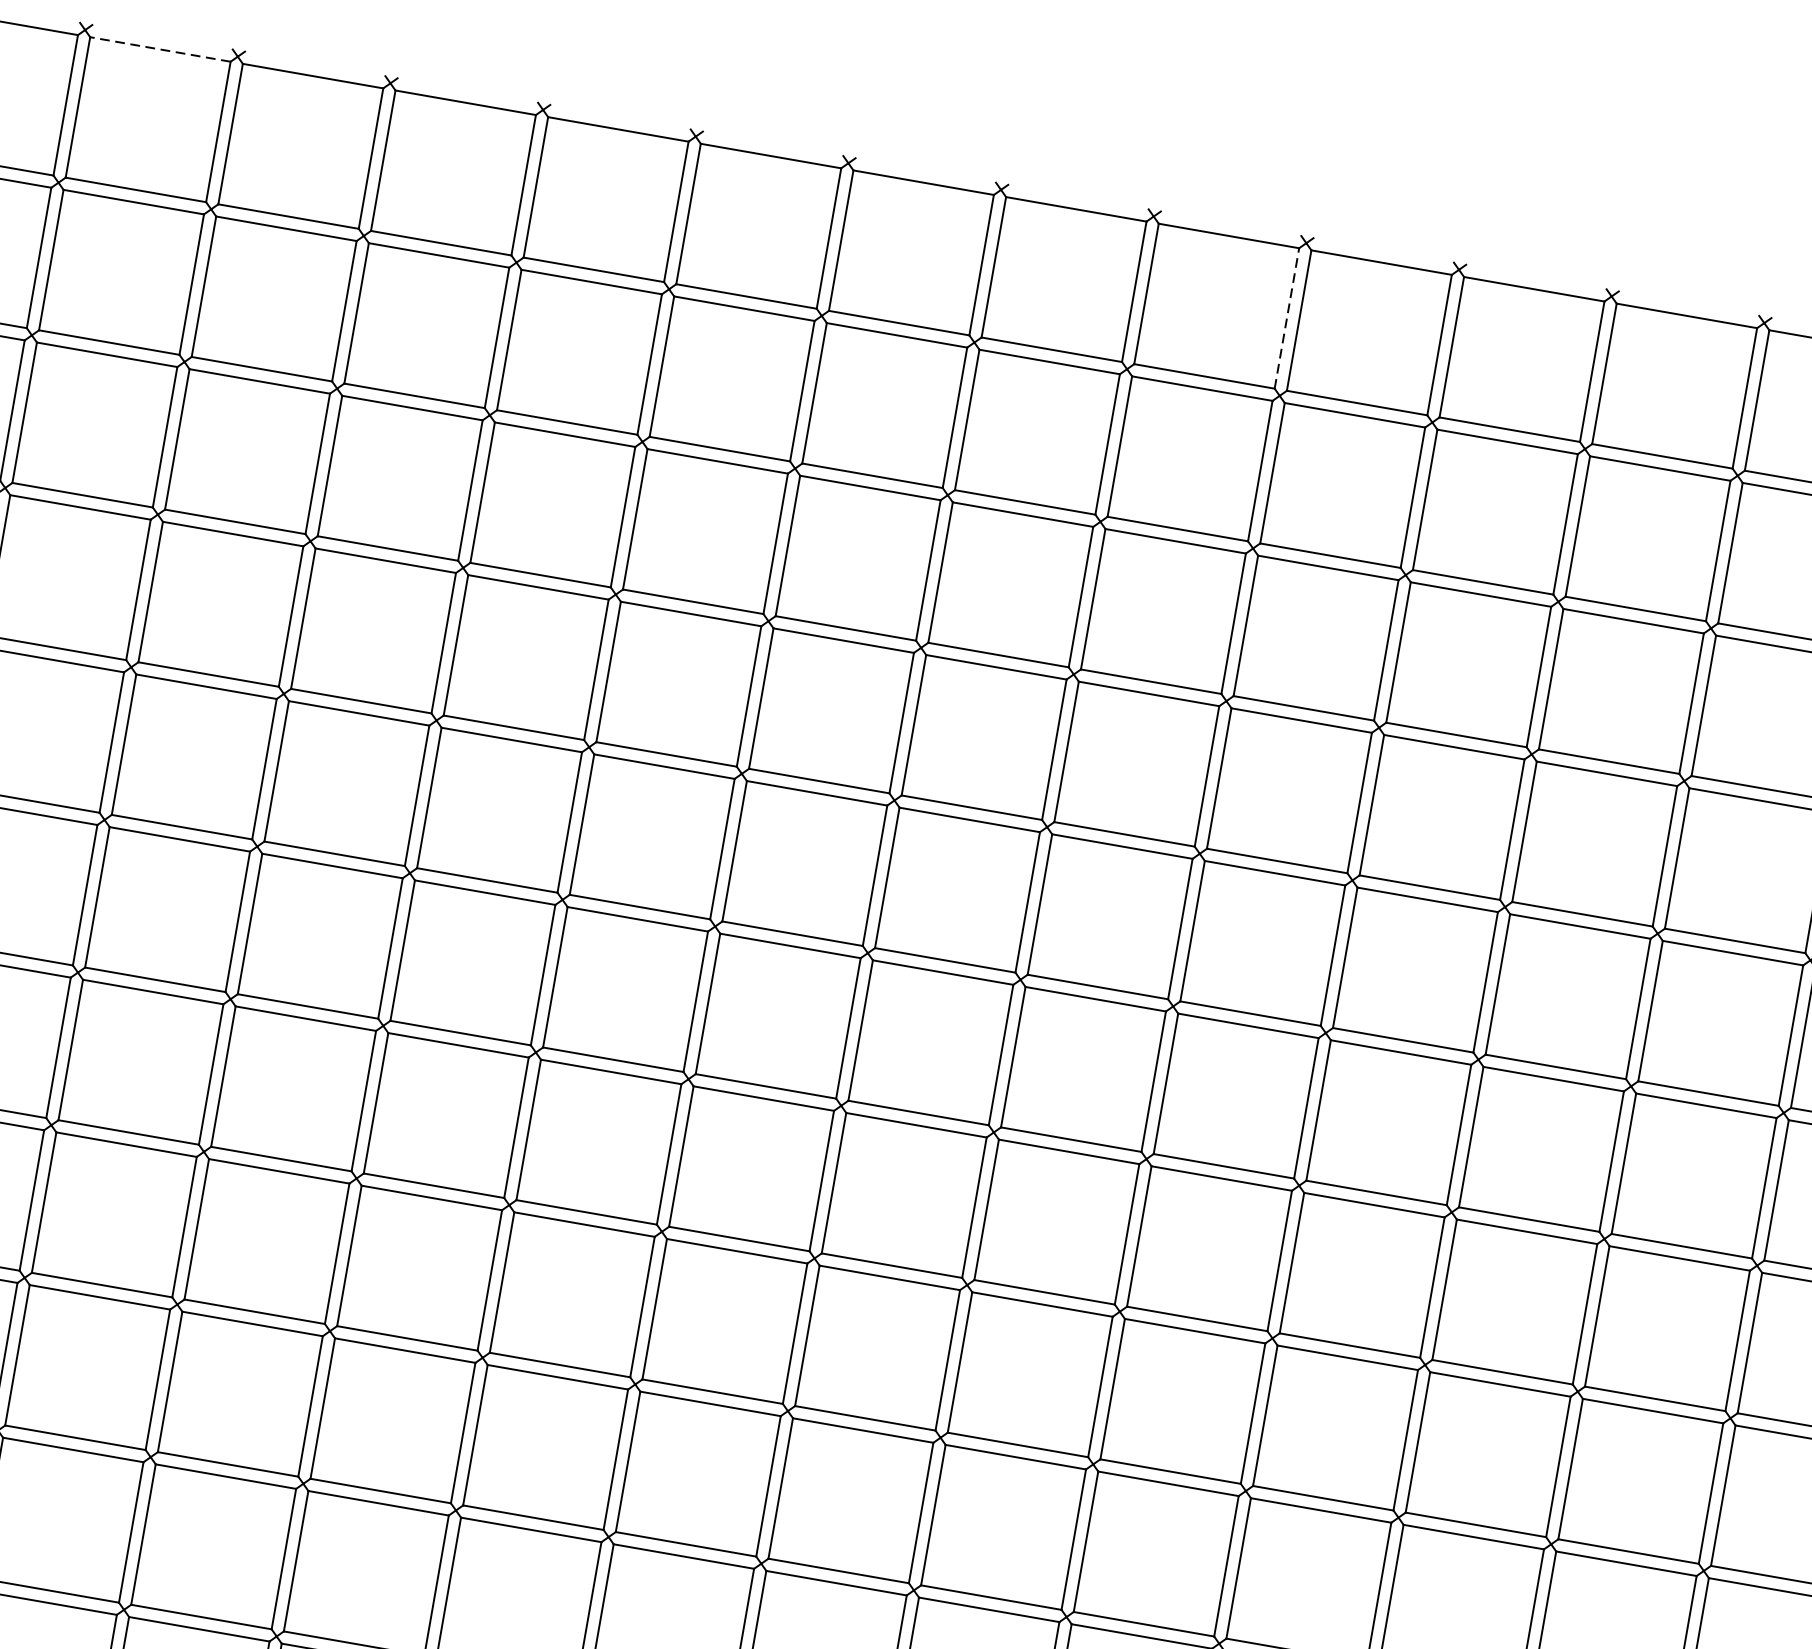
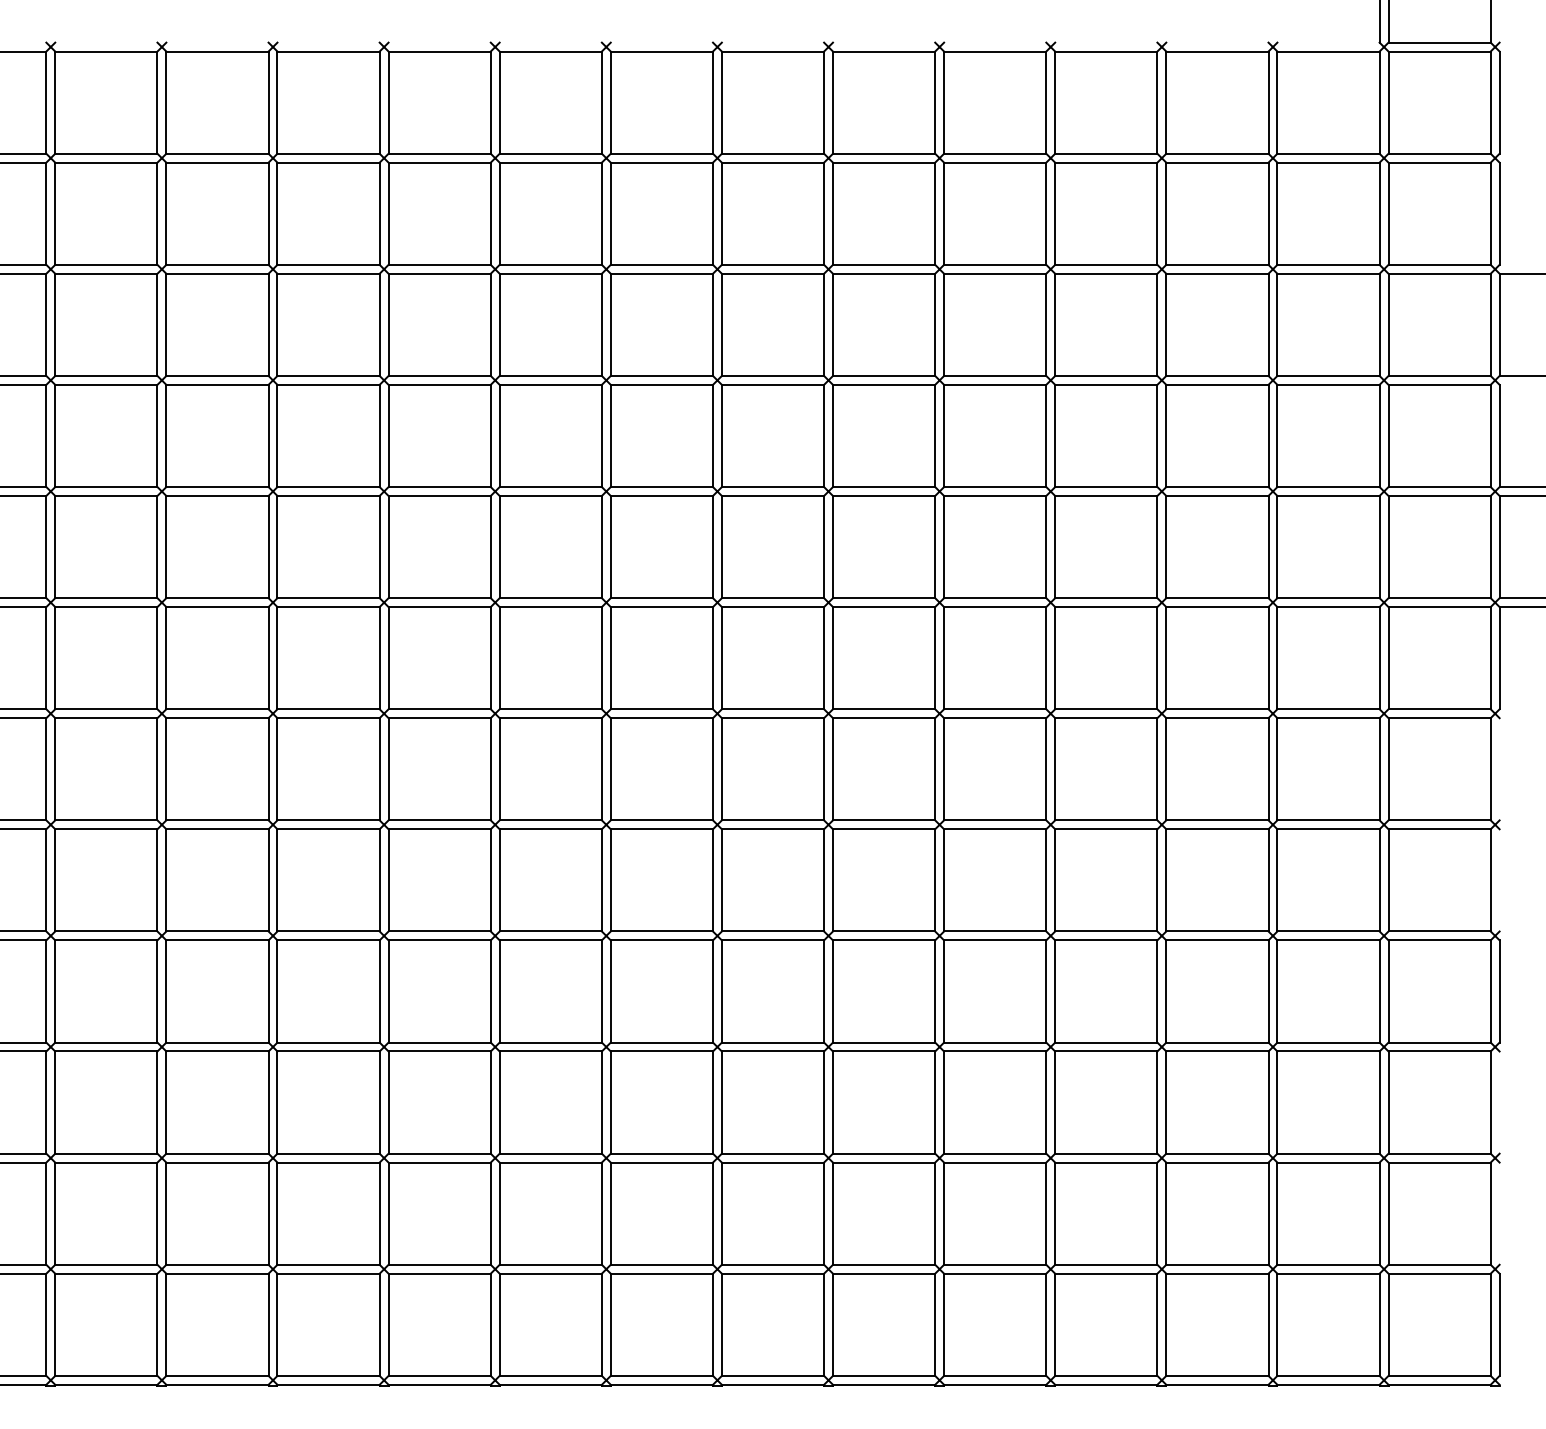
line: (159, 49) -> (105, 51), dashed -> solid
line: (1287, 318) -> (935, 102), dashed -> solid

